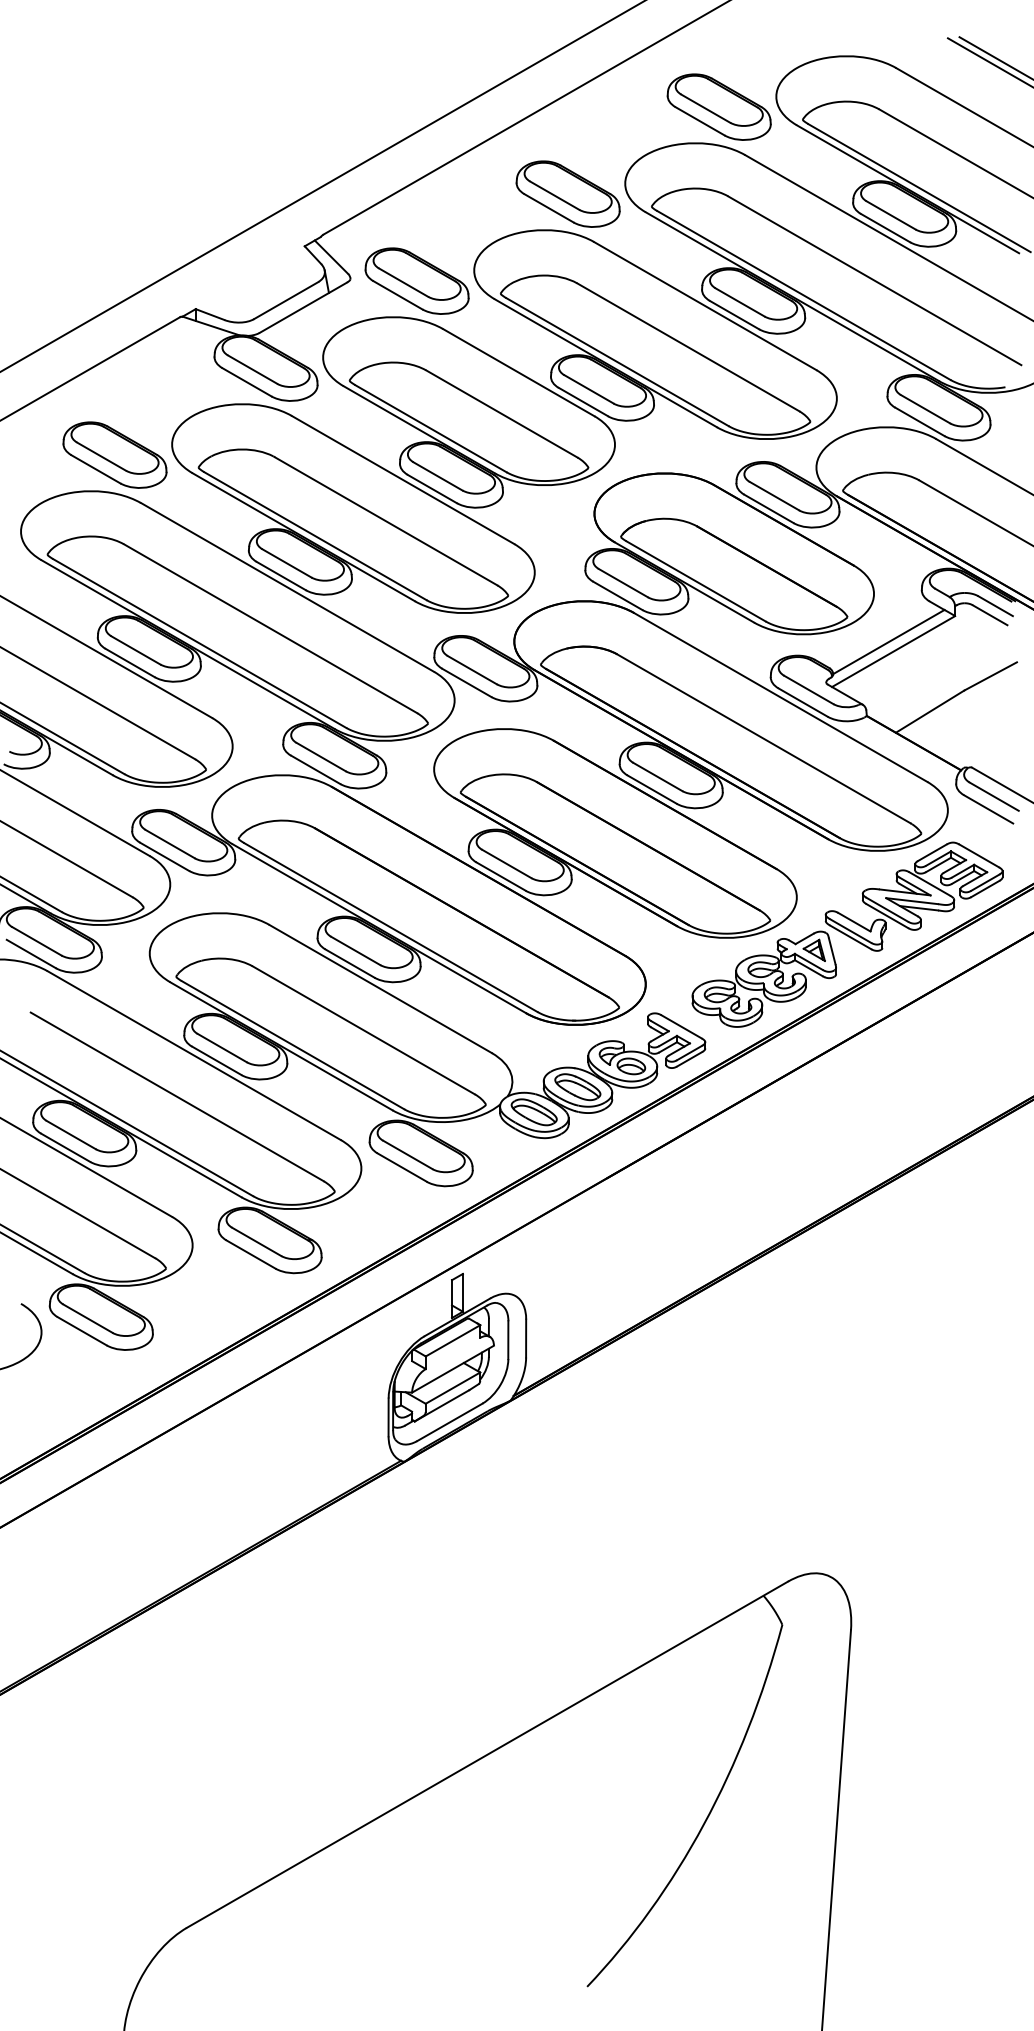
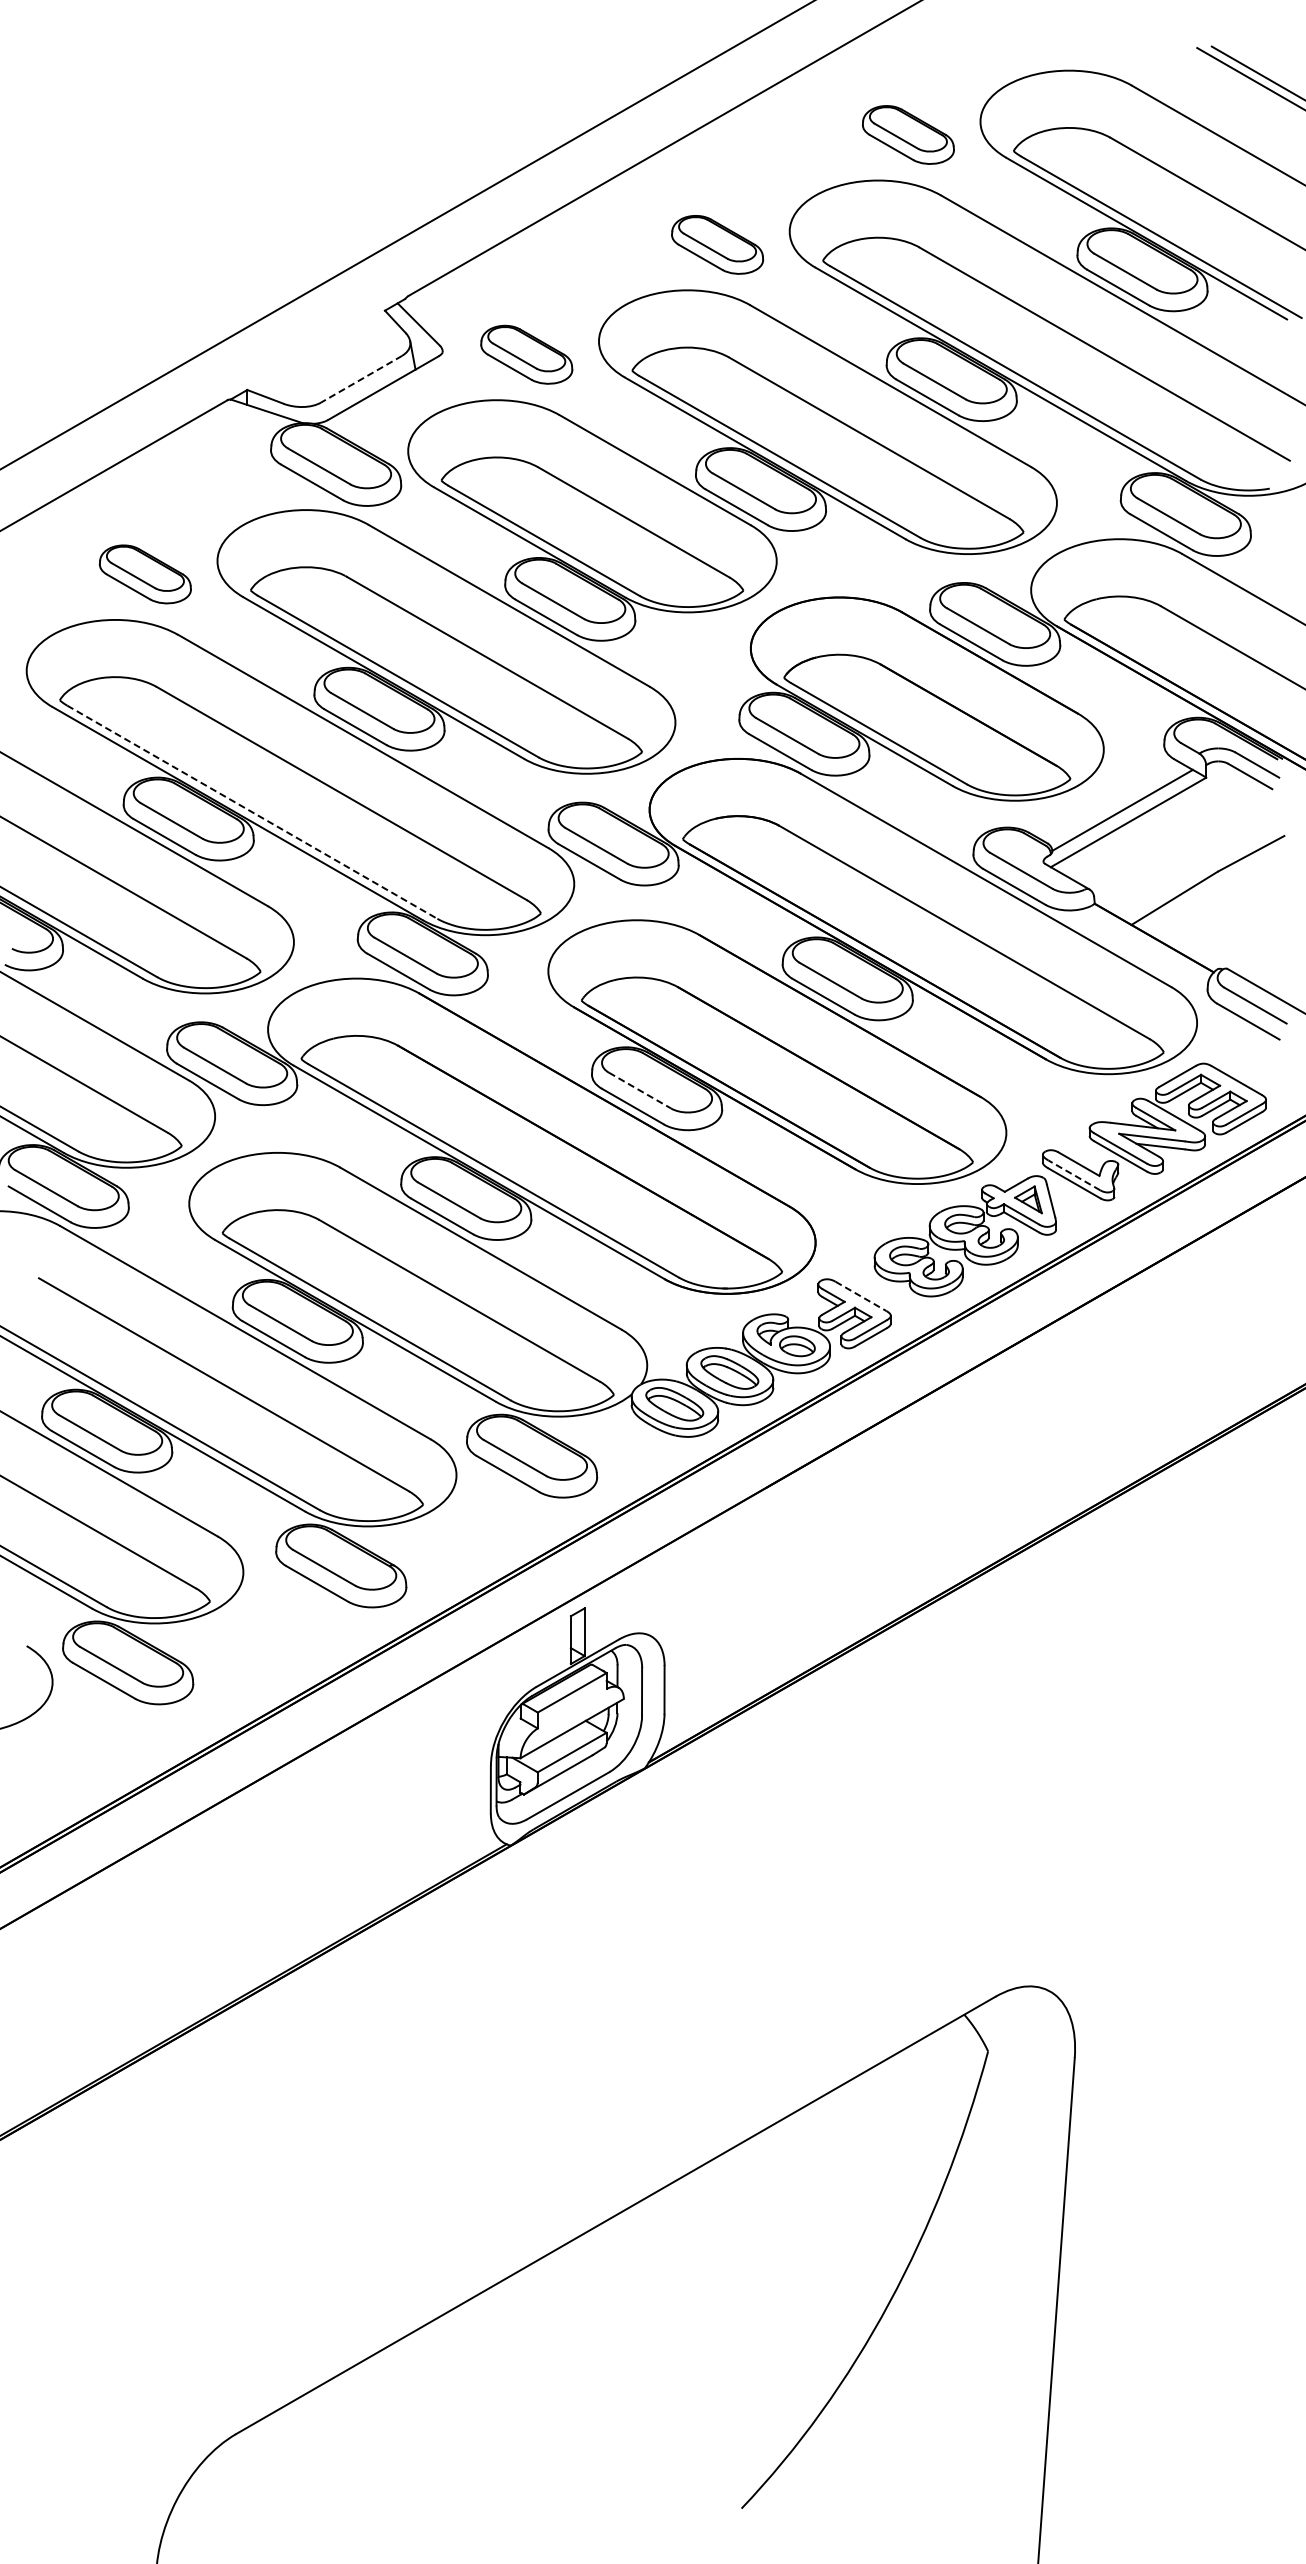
part: (719, 106) -> (908, 134), size x0.7
part: (568, 193) -> (717, 244), size x0.7
part: (416, 281) -> (526, 354), size x0.7
line: (286, 300) -> (361, 379), solid -> dashed
part: (115, 455) -> (145, 574), size x0.7
line: (199, 643) -> (252, 812), solid -> dashed
line: (506, 863) -> (639, 1090), solid -> dashed
line: (850, 931) -> (1074, 1175), solid -> dashed
line: (682, 1026) -> (861, 1296), solid -> dashed

